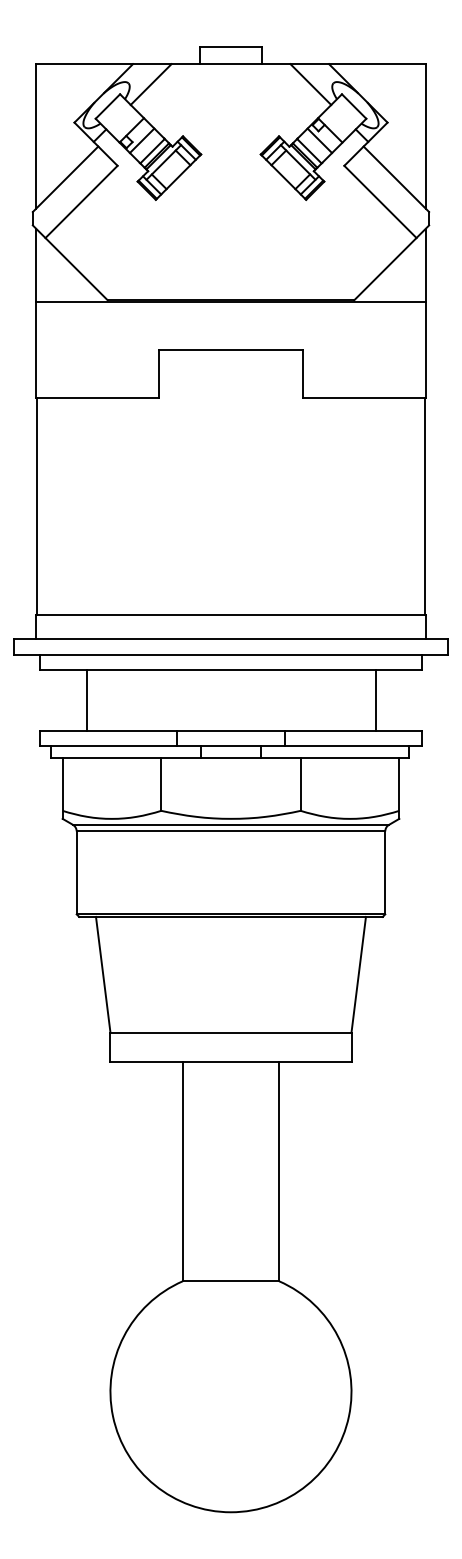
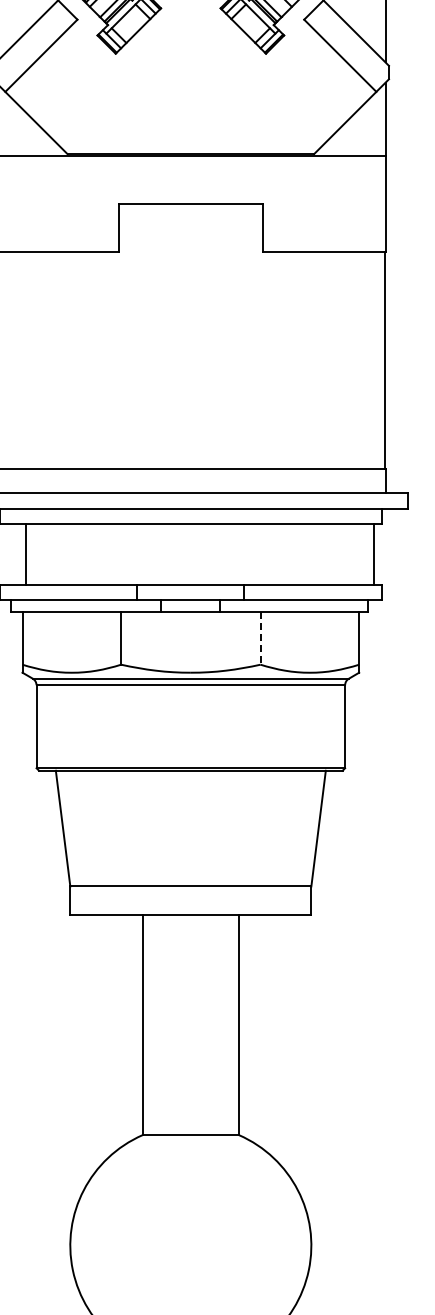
line: (86, 700) -> (26, 554), moved
line: (375, 700) -> (374, 554), moved
line: (300, 785) -> (260, 639), solid -> dashed

